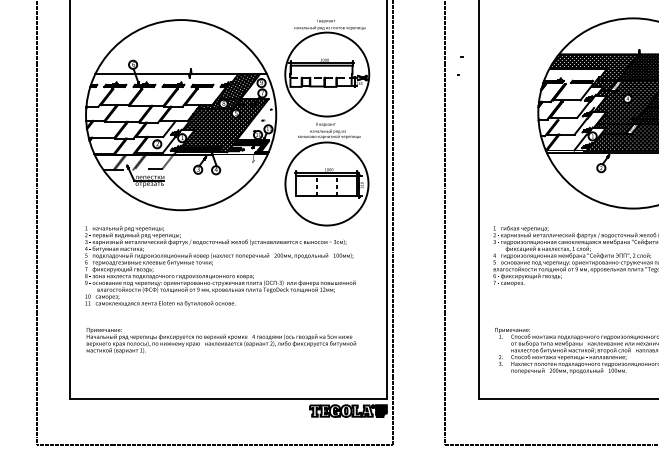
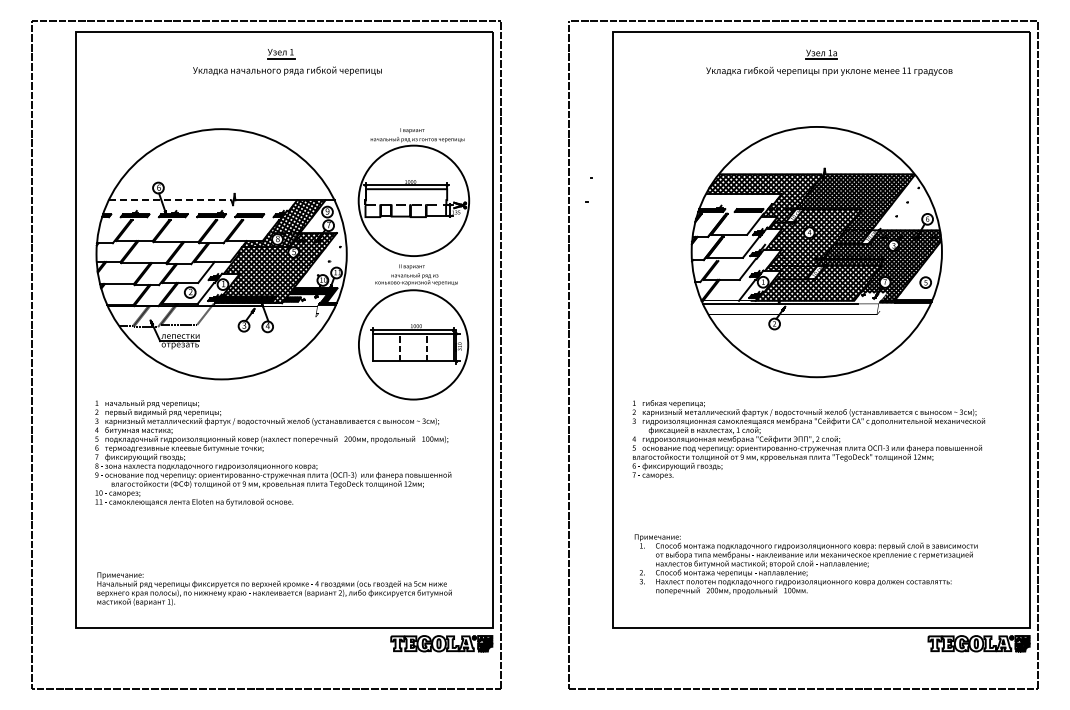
line: (142, 74) -> (170, 200), solid -> dashed
text: (221, 341) -> (274, 589), moved

